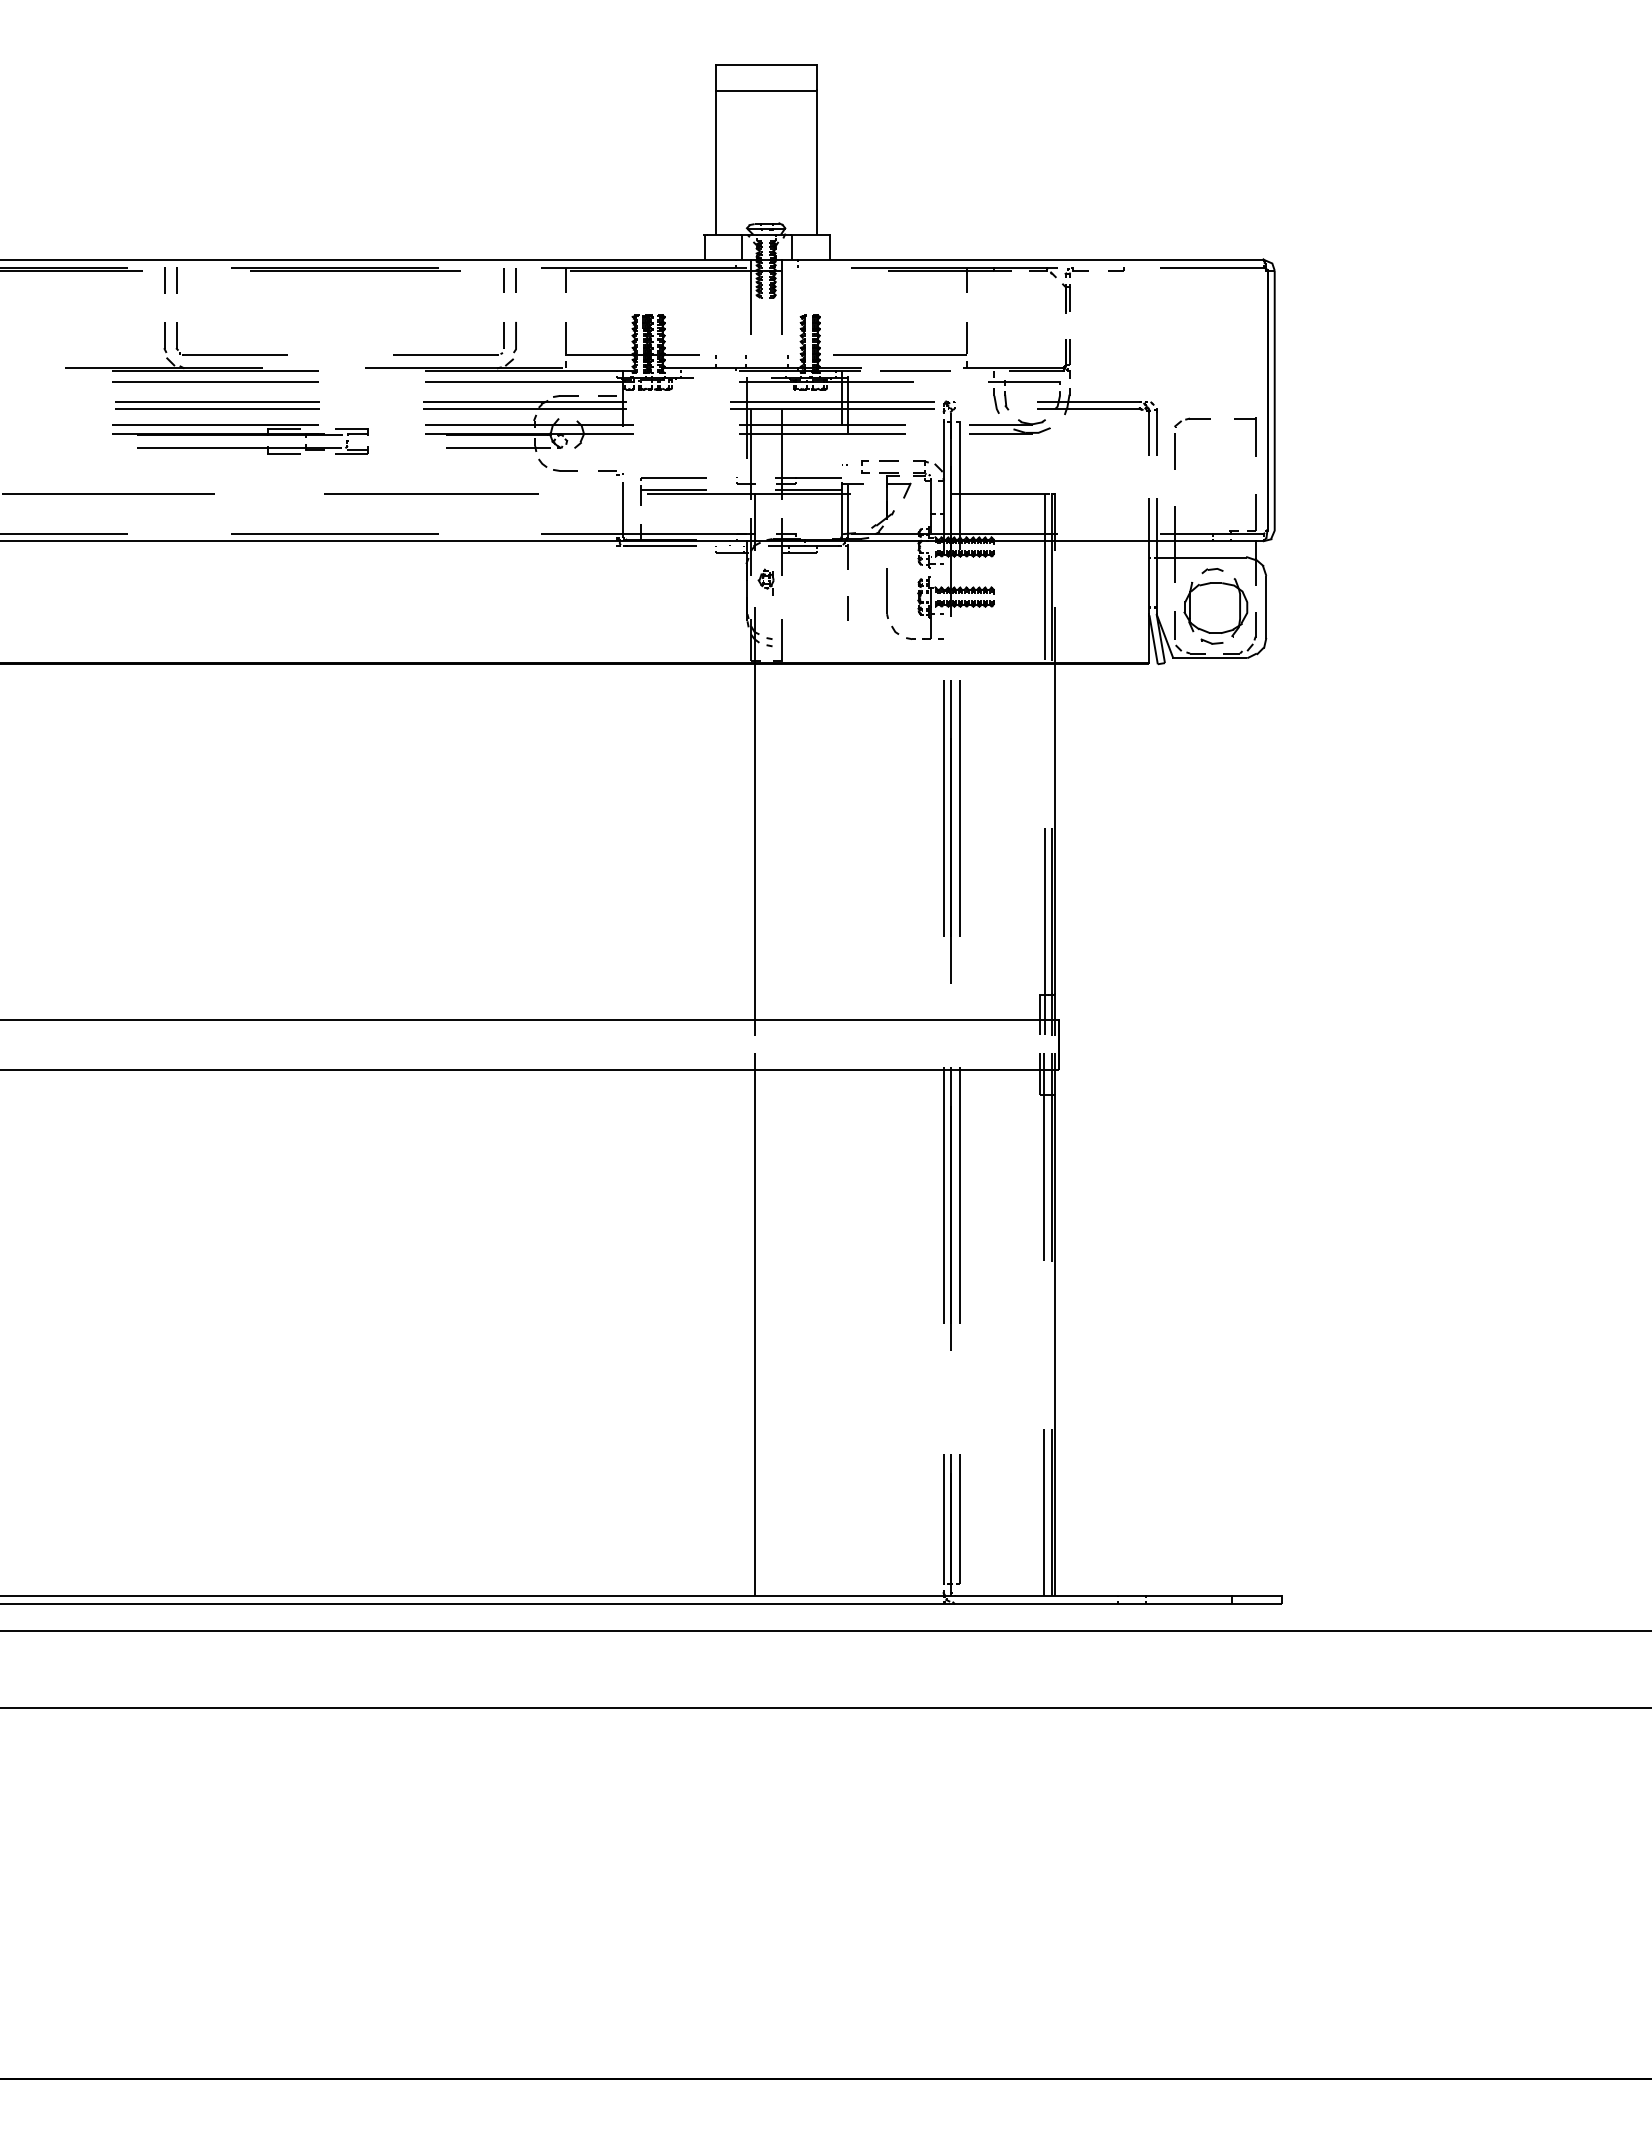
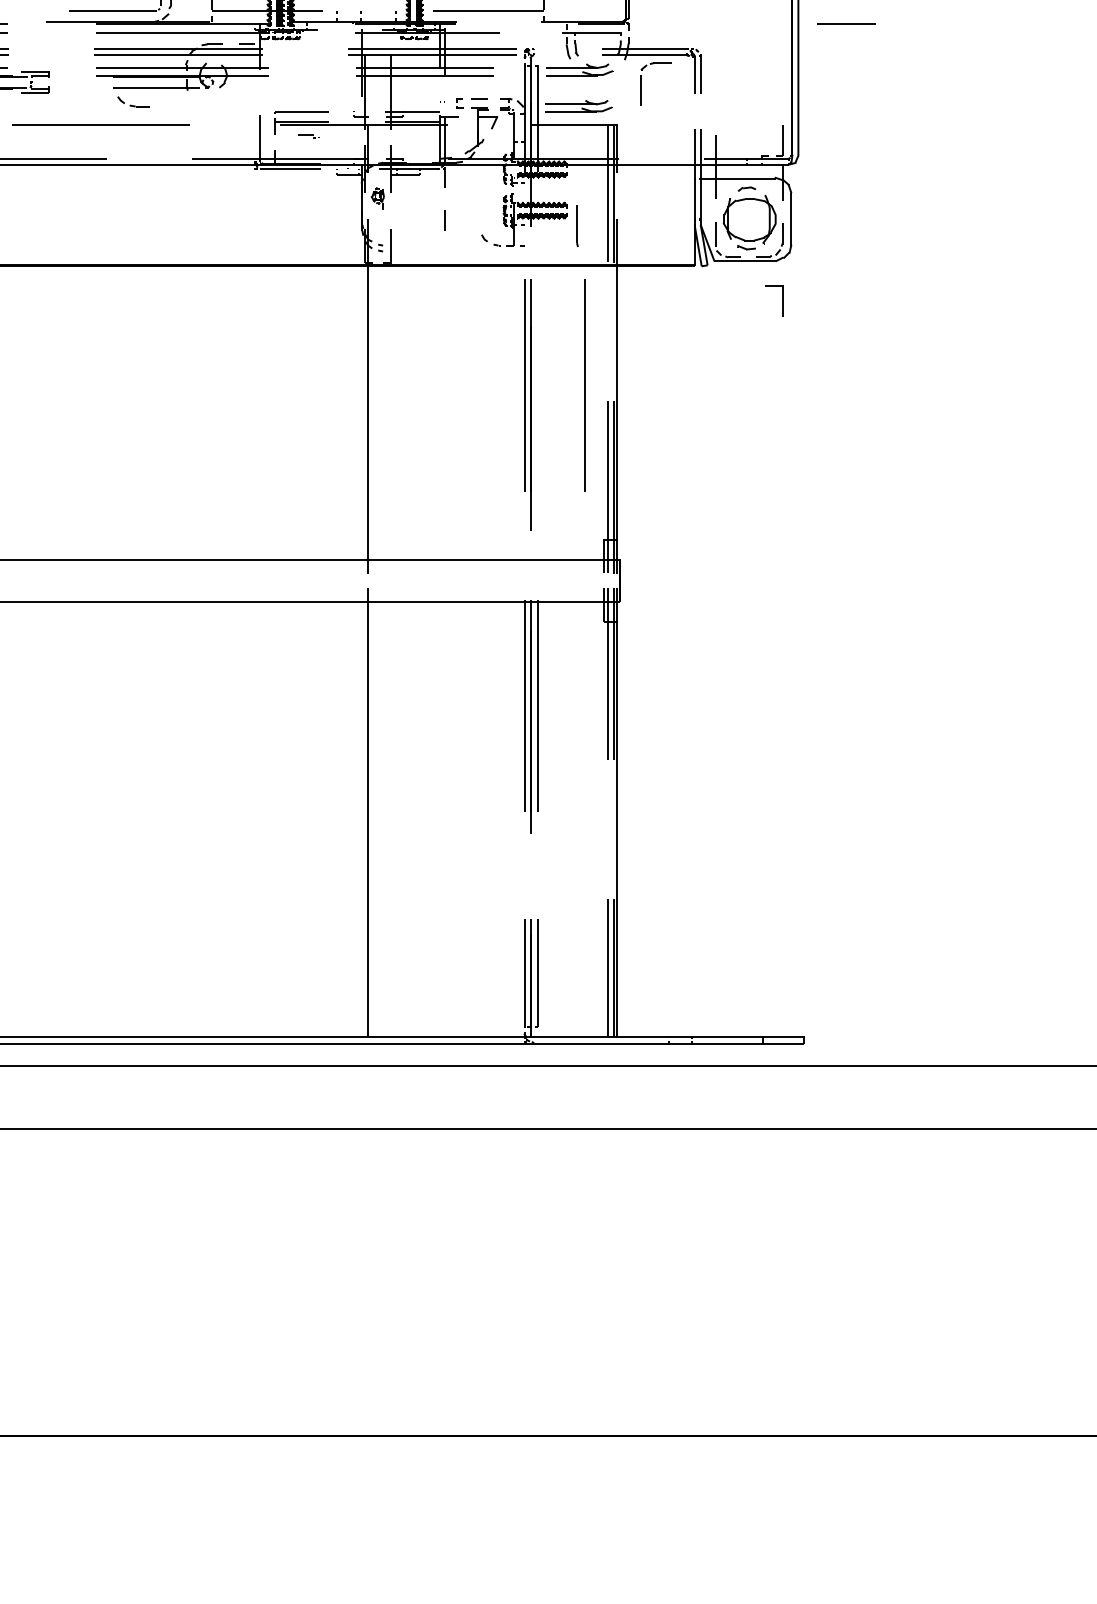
line: (915, 370) -> (846, 23), moved
part: (1255, 436) -> (782, 300), moved
part: (1175, 443) -> (641, 83), moved
part: (557, 464) -> (133, 101), moved
part: (1008, 470) -> (578, 106), added
part: (610, 472) -> (307, 136), moved
line: (887, 593) -> (577, 225), moved
line: (959, 808) -> (584, 385), moved

